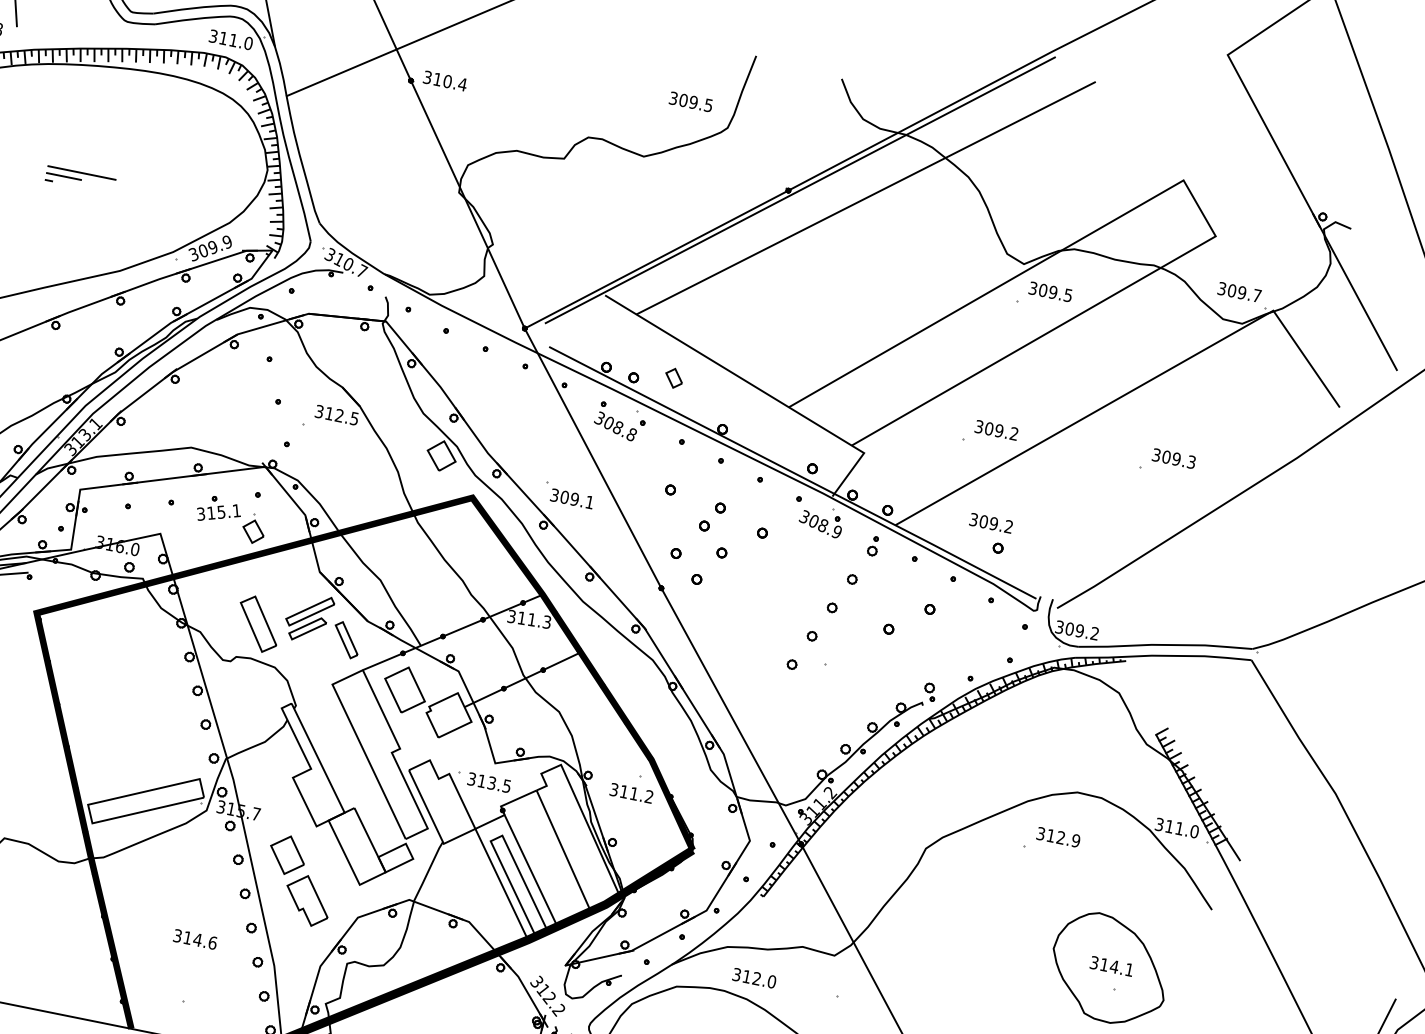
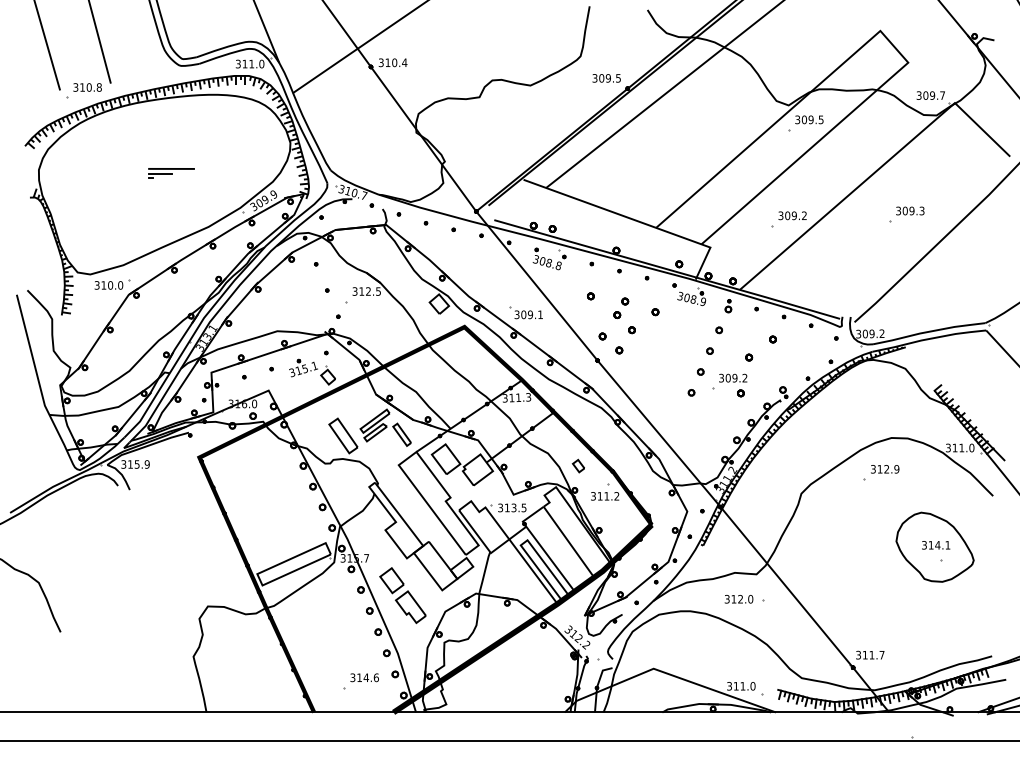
text: (690, 102) -> (606, 78), moved
part: (672, 377) -> (577, 465), moved
part: (989, 534) -> (733, 385), moved
text: (195, 939) -> (364, 677), moved
text: (753, 978) -> (738, 599), moved

